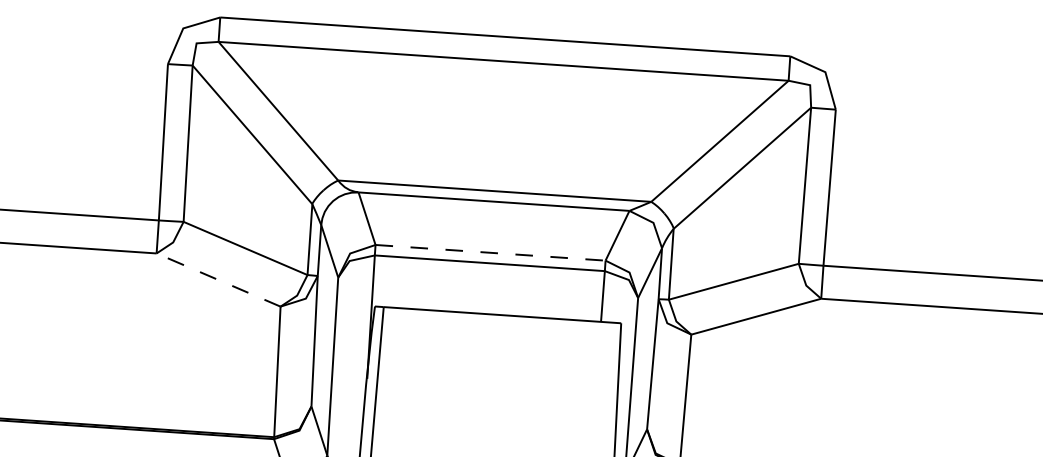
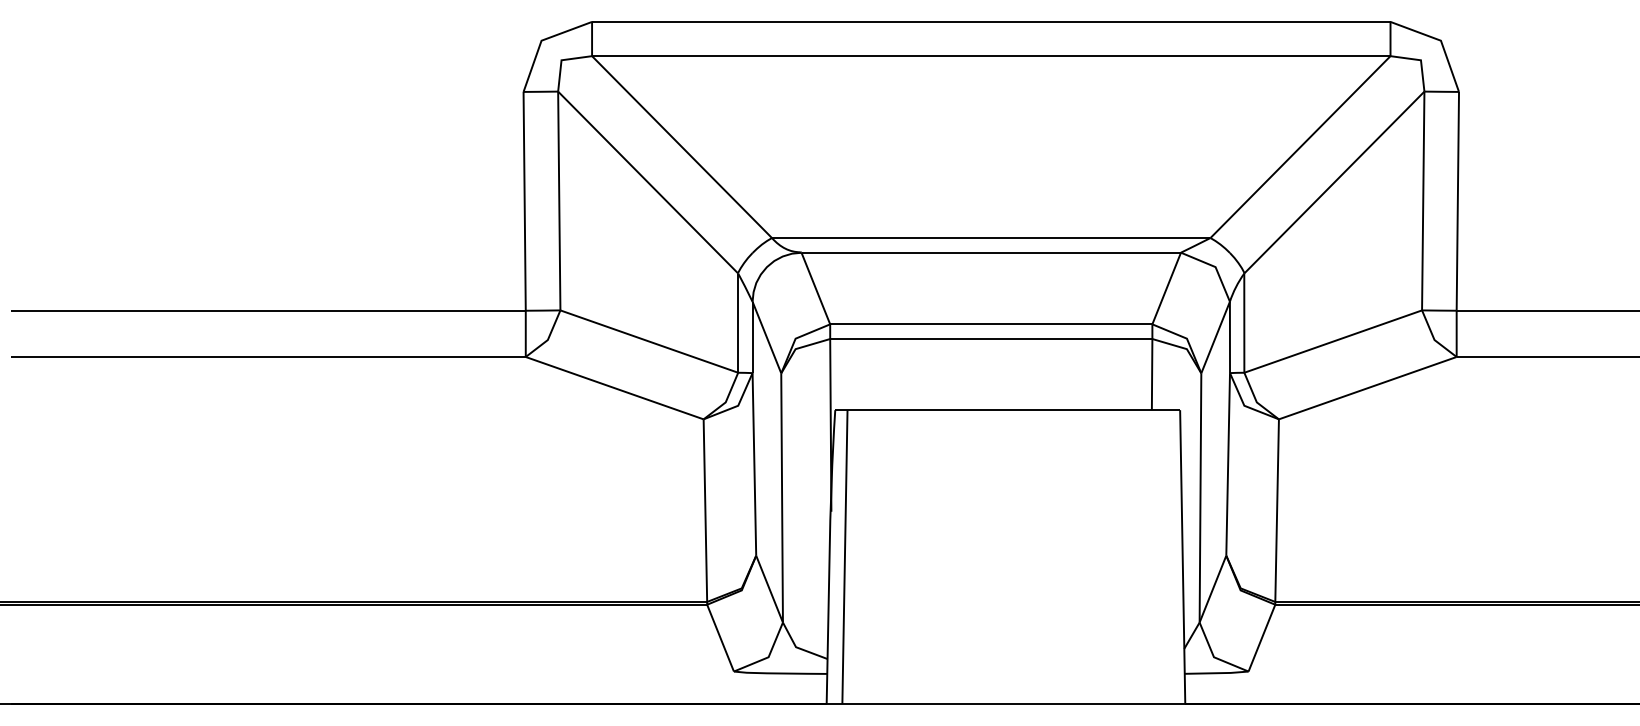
line: (490, 252) -> (991, 324), dashed -> solid
line: (218, 280) -> (614, 388), dashed -> solid

